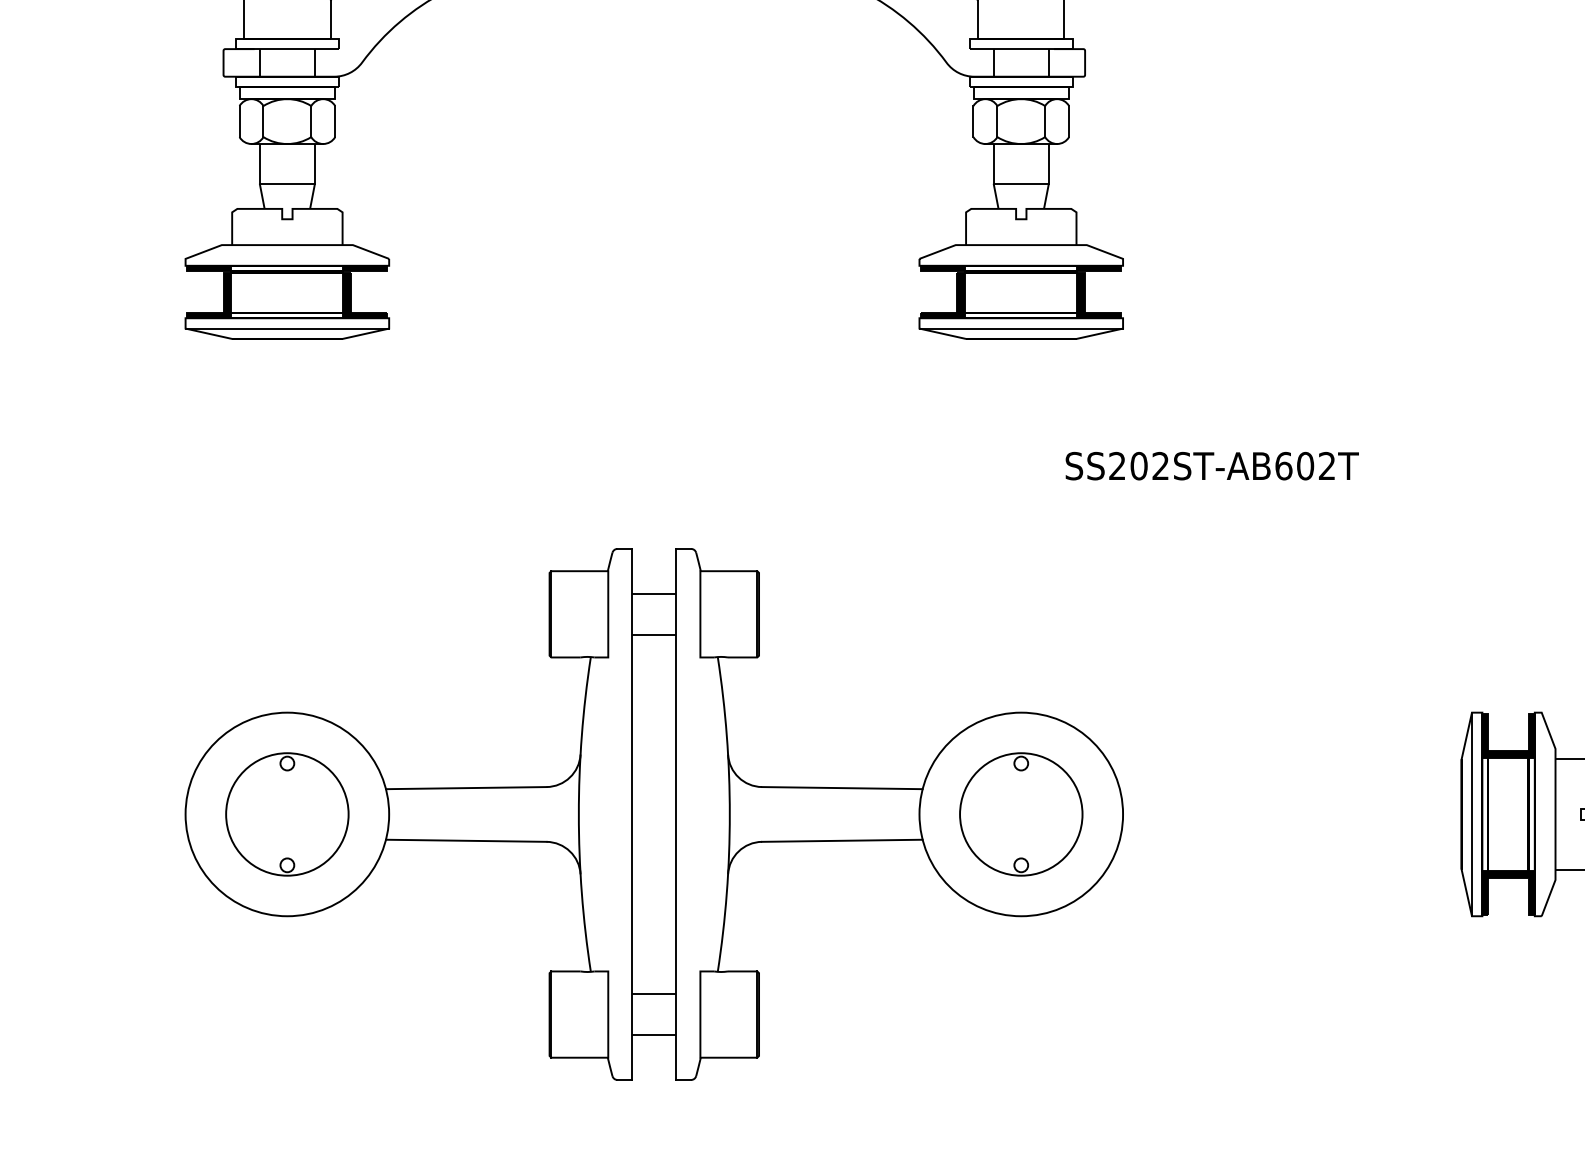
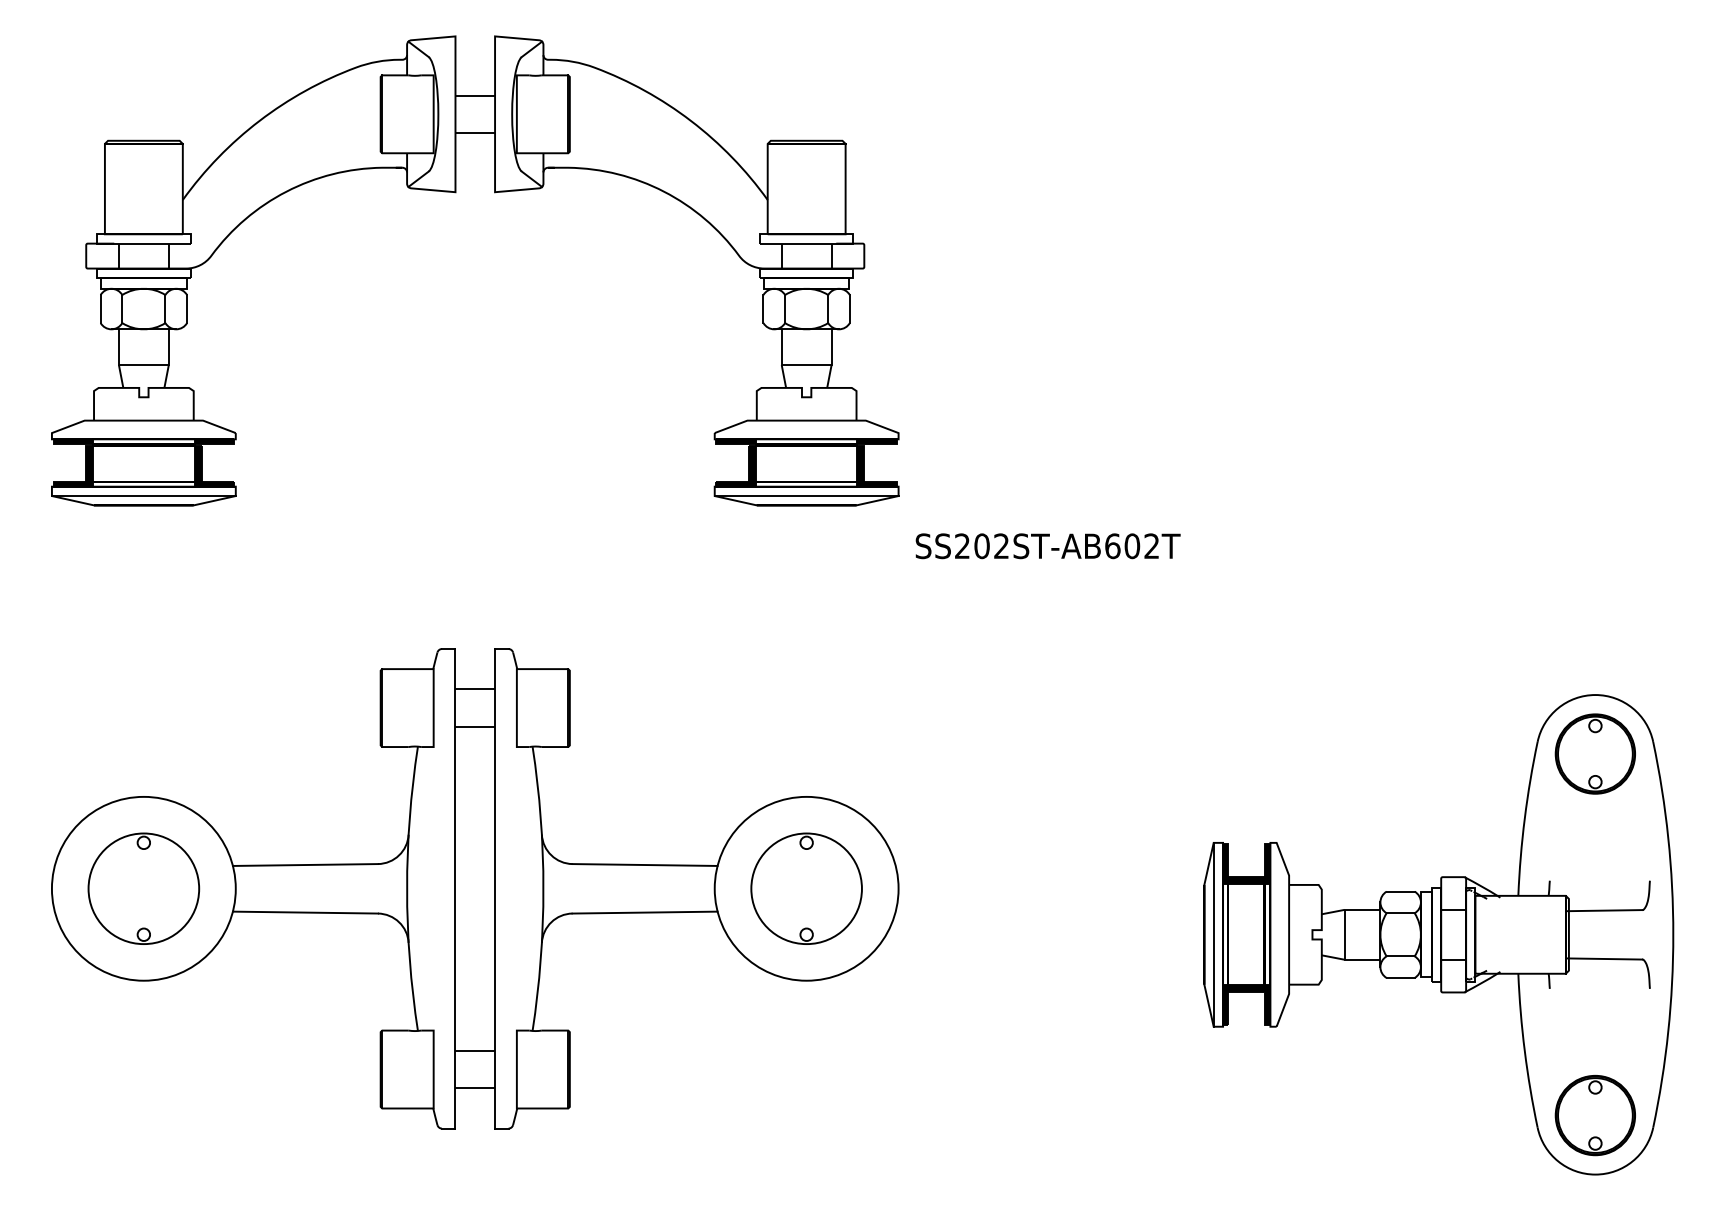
text: (1211, 466) -> (1047, 546), moved
part: (654, 814) -> (475, 888), moved

